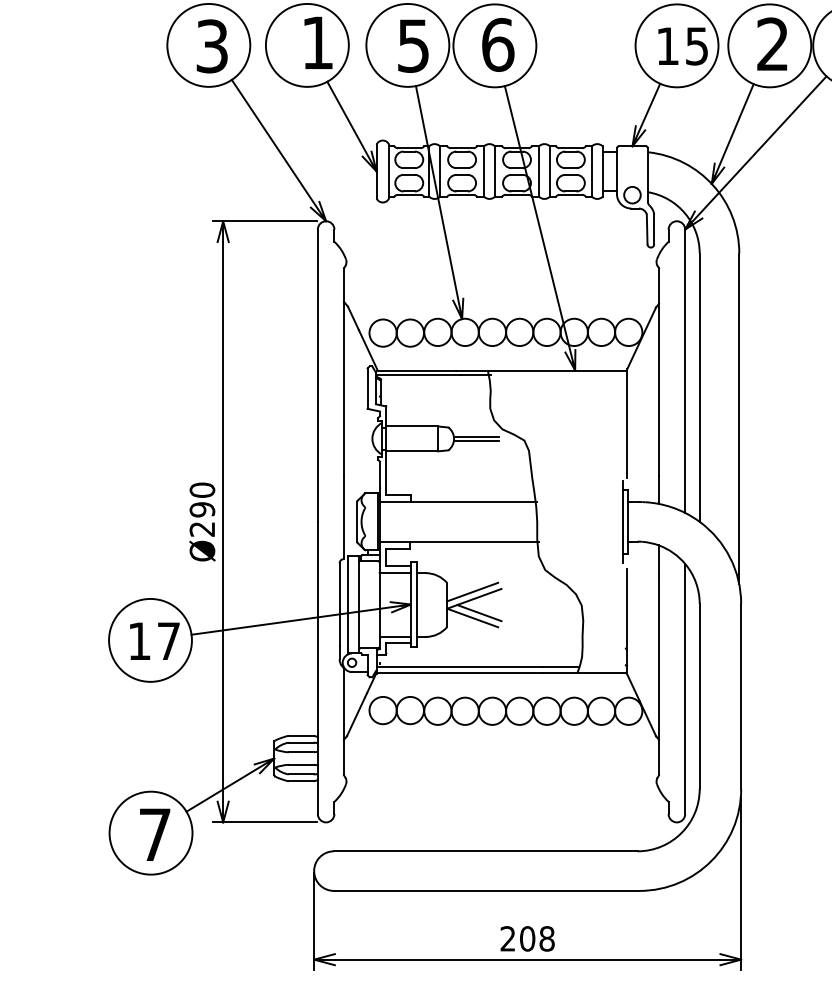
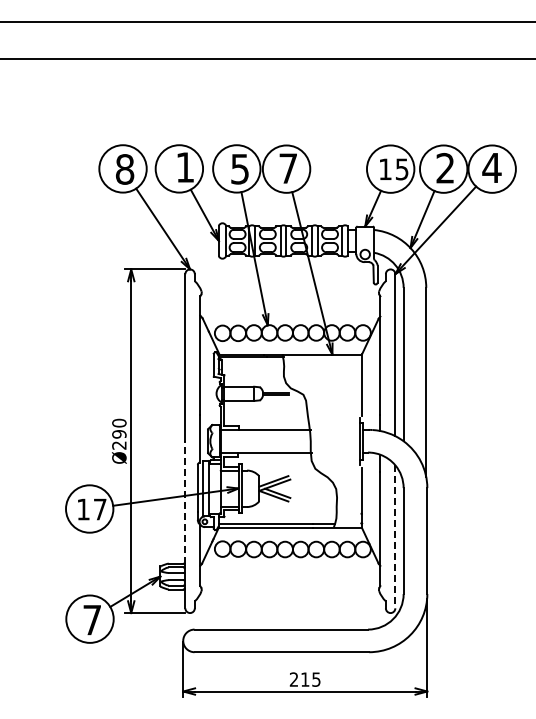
text: (498, 44) -> (288, 168), 6 -> 7
text: (213, 46) -> (125, 169), 3 -> 8
line: (318, 629) -> (185, 502), solid -> dashed
line: (685, 688) -> (395, 536), solid -> dashed
text: (536, 938) -> (310, 679), 208 -> 215

